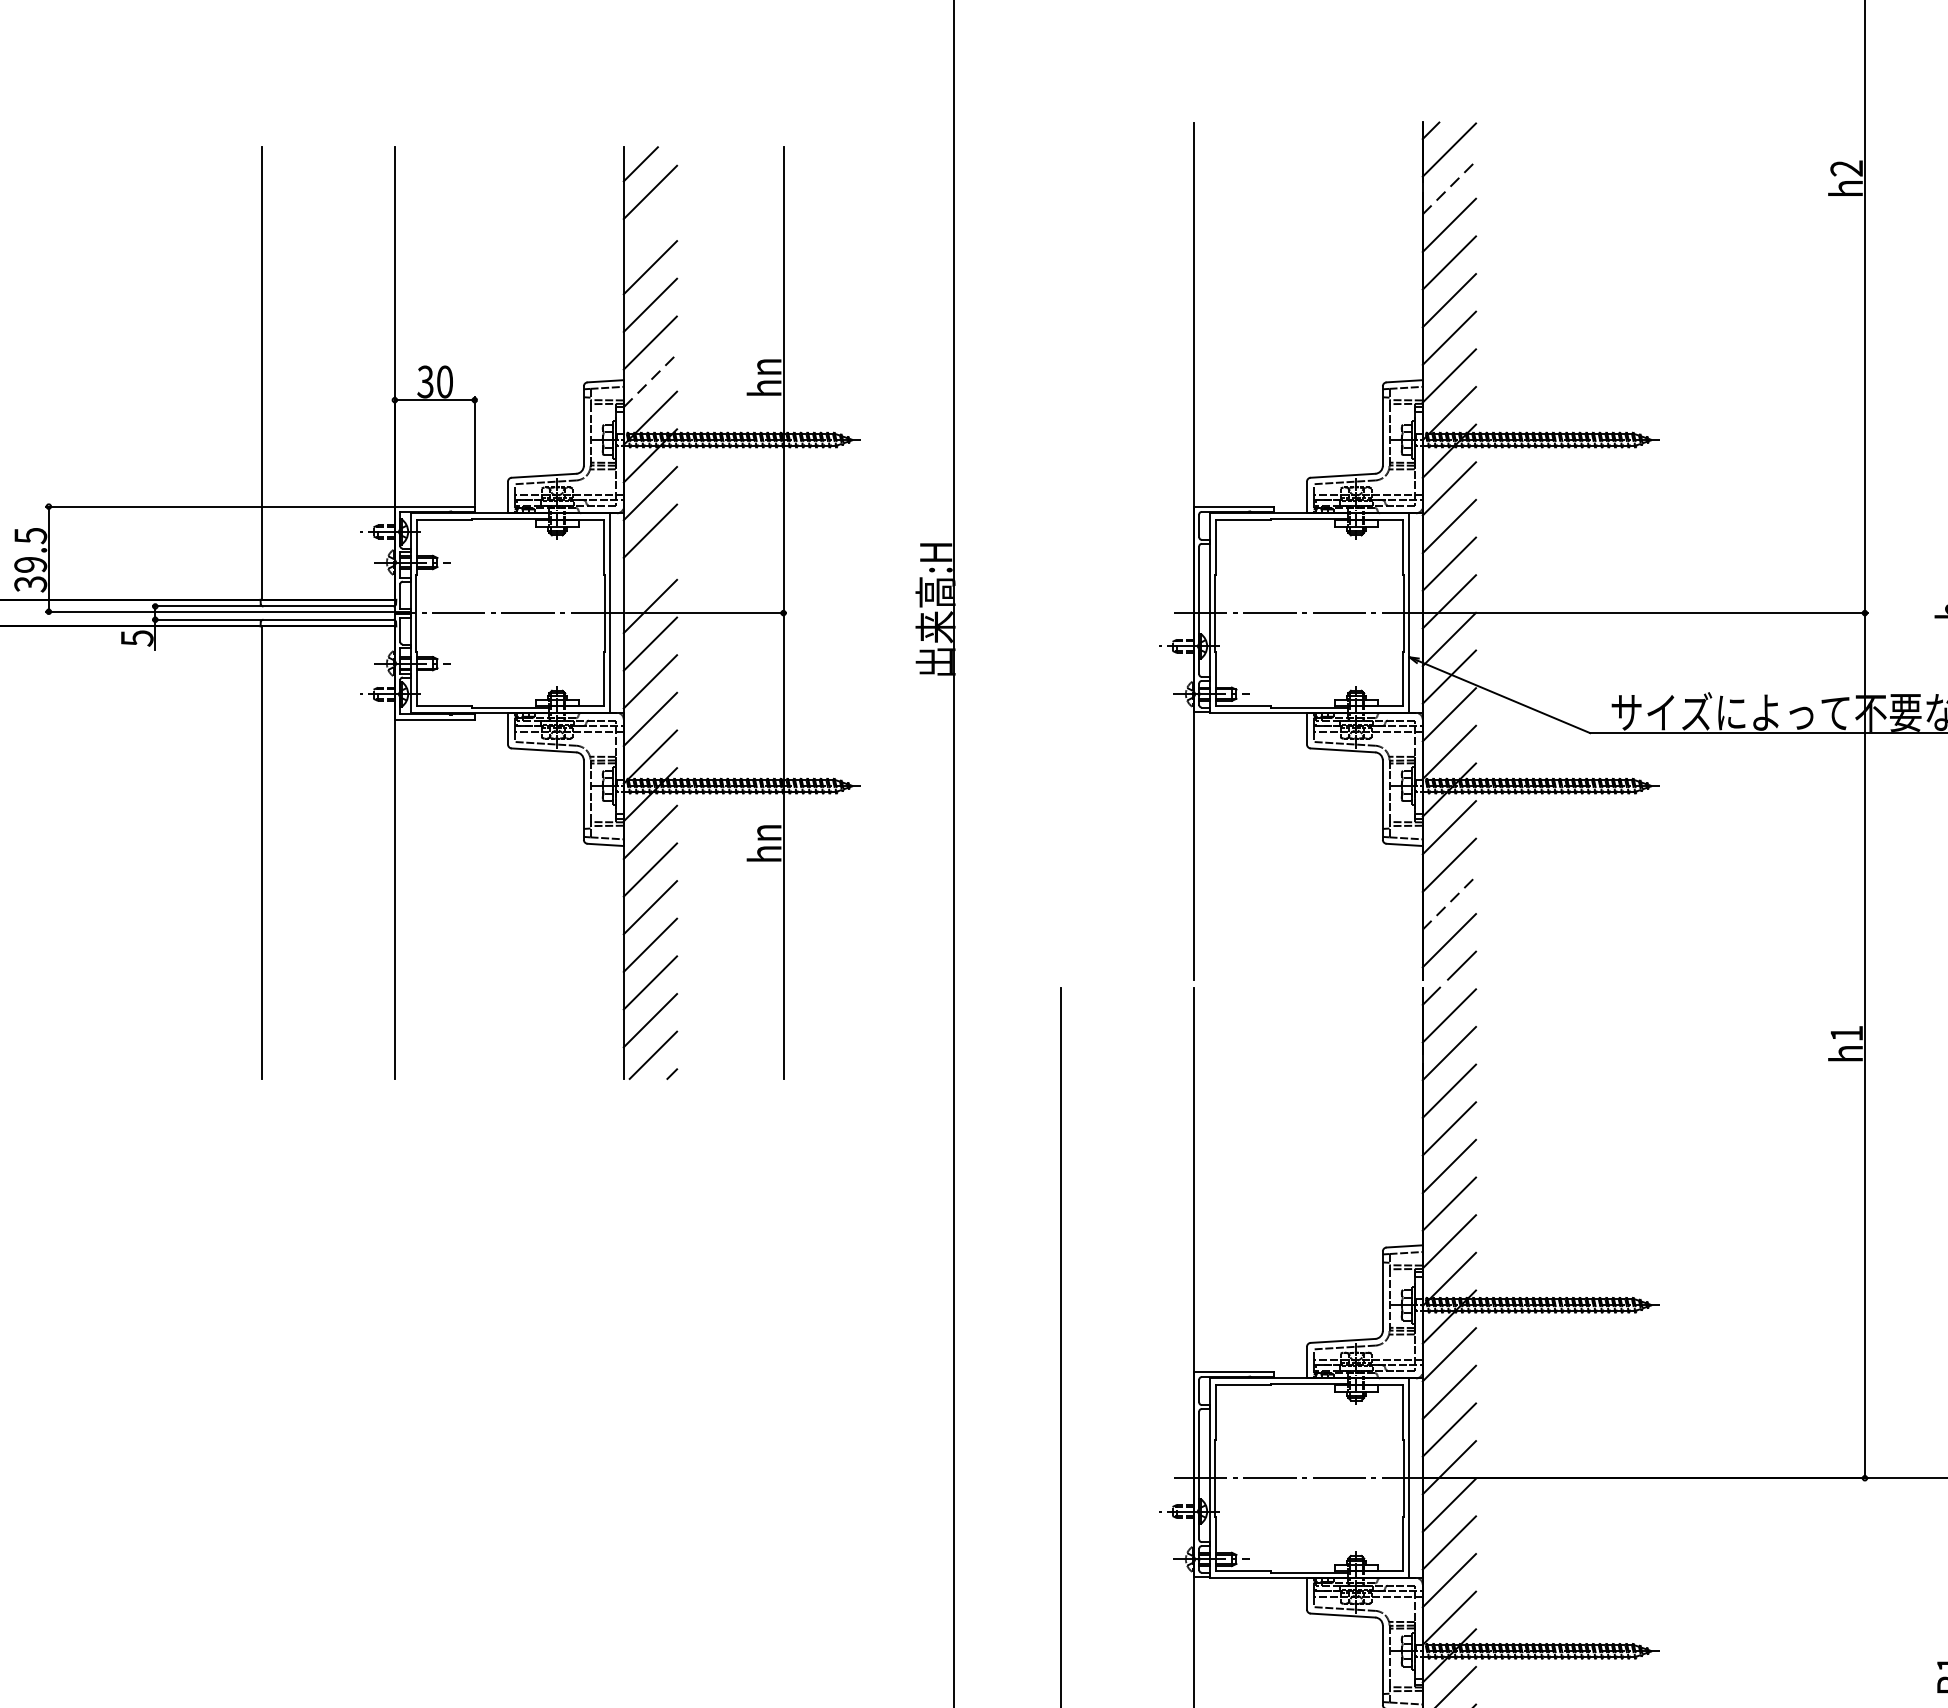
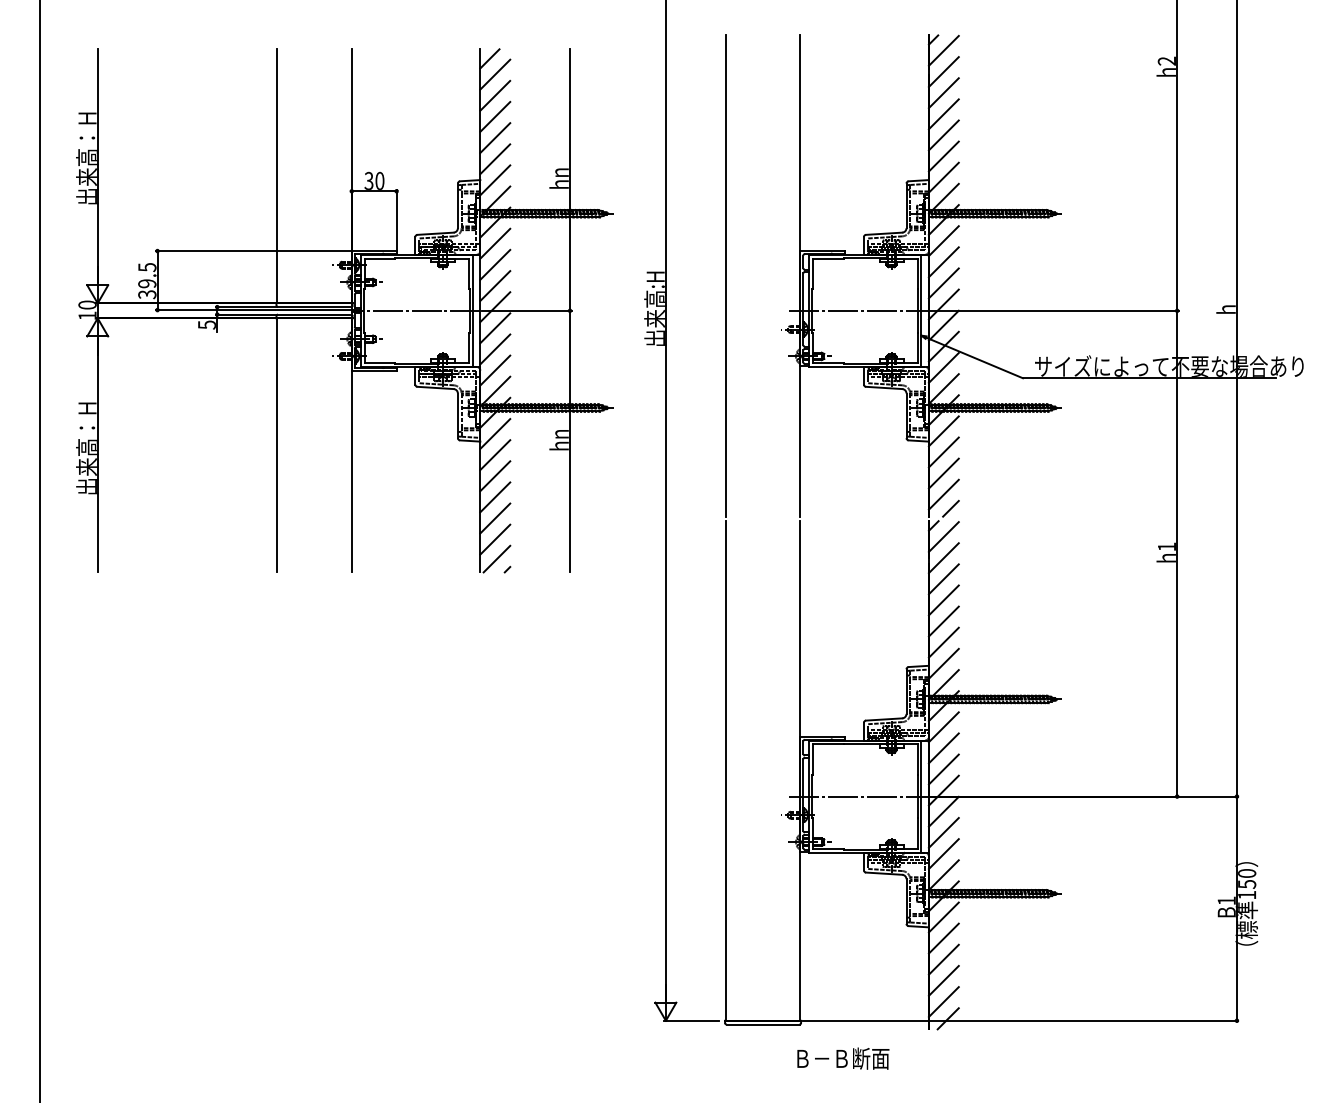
line: (1450, 186) -> (944, 71), dashed -> solid
line: (650, 229) -> (495, 95), added
line: (650, 380) -> (495, 180), dashed -> solid
line: (1060, 550) -> (725, 275), added
line: (650, 567) -> (495, 285), added
line: (1450, 902) -> (944, 473), dashed -> solid

